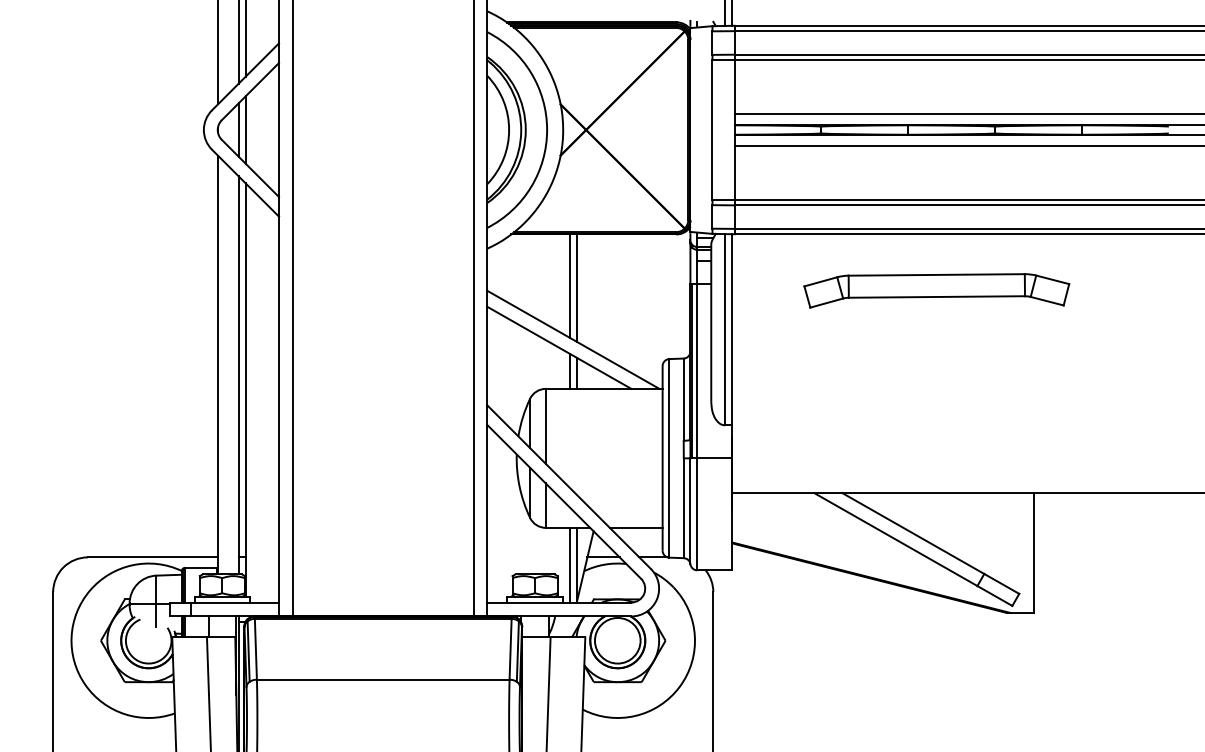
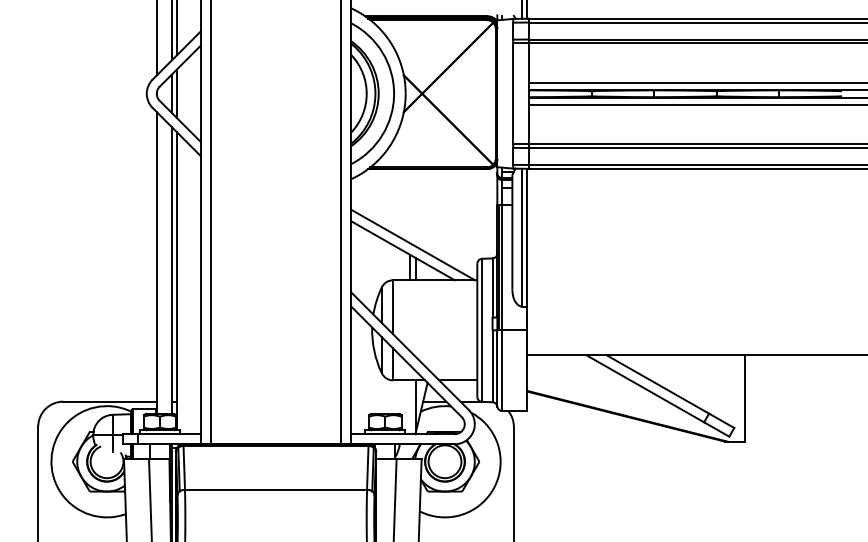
line: (569, 285) -> (410, 205), removed
line: (576, 287) -> (415, 207), removed
part: (936, 290) -> (674, 209), removed
line: (569, 564) -> (410, 406), removed

